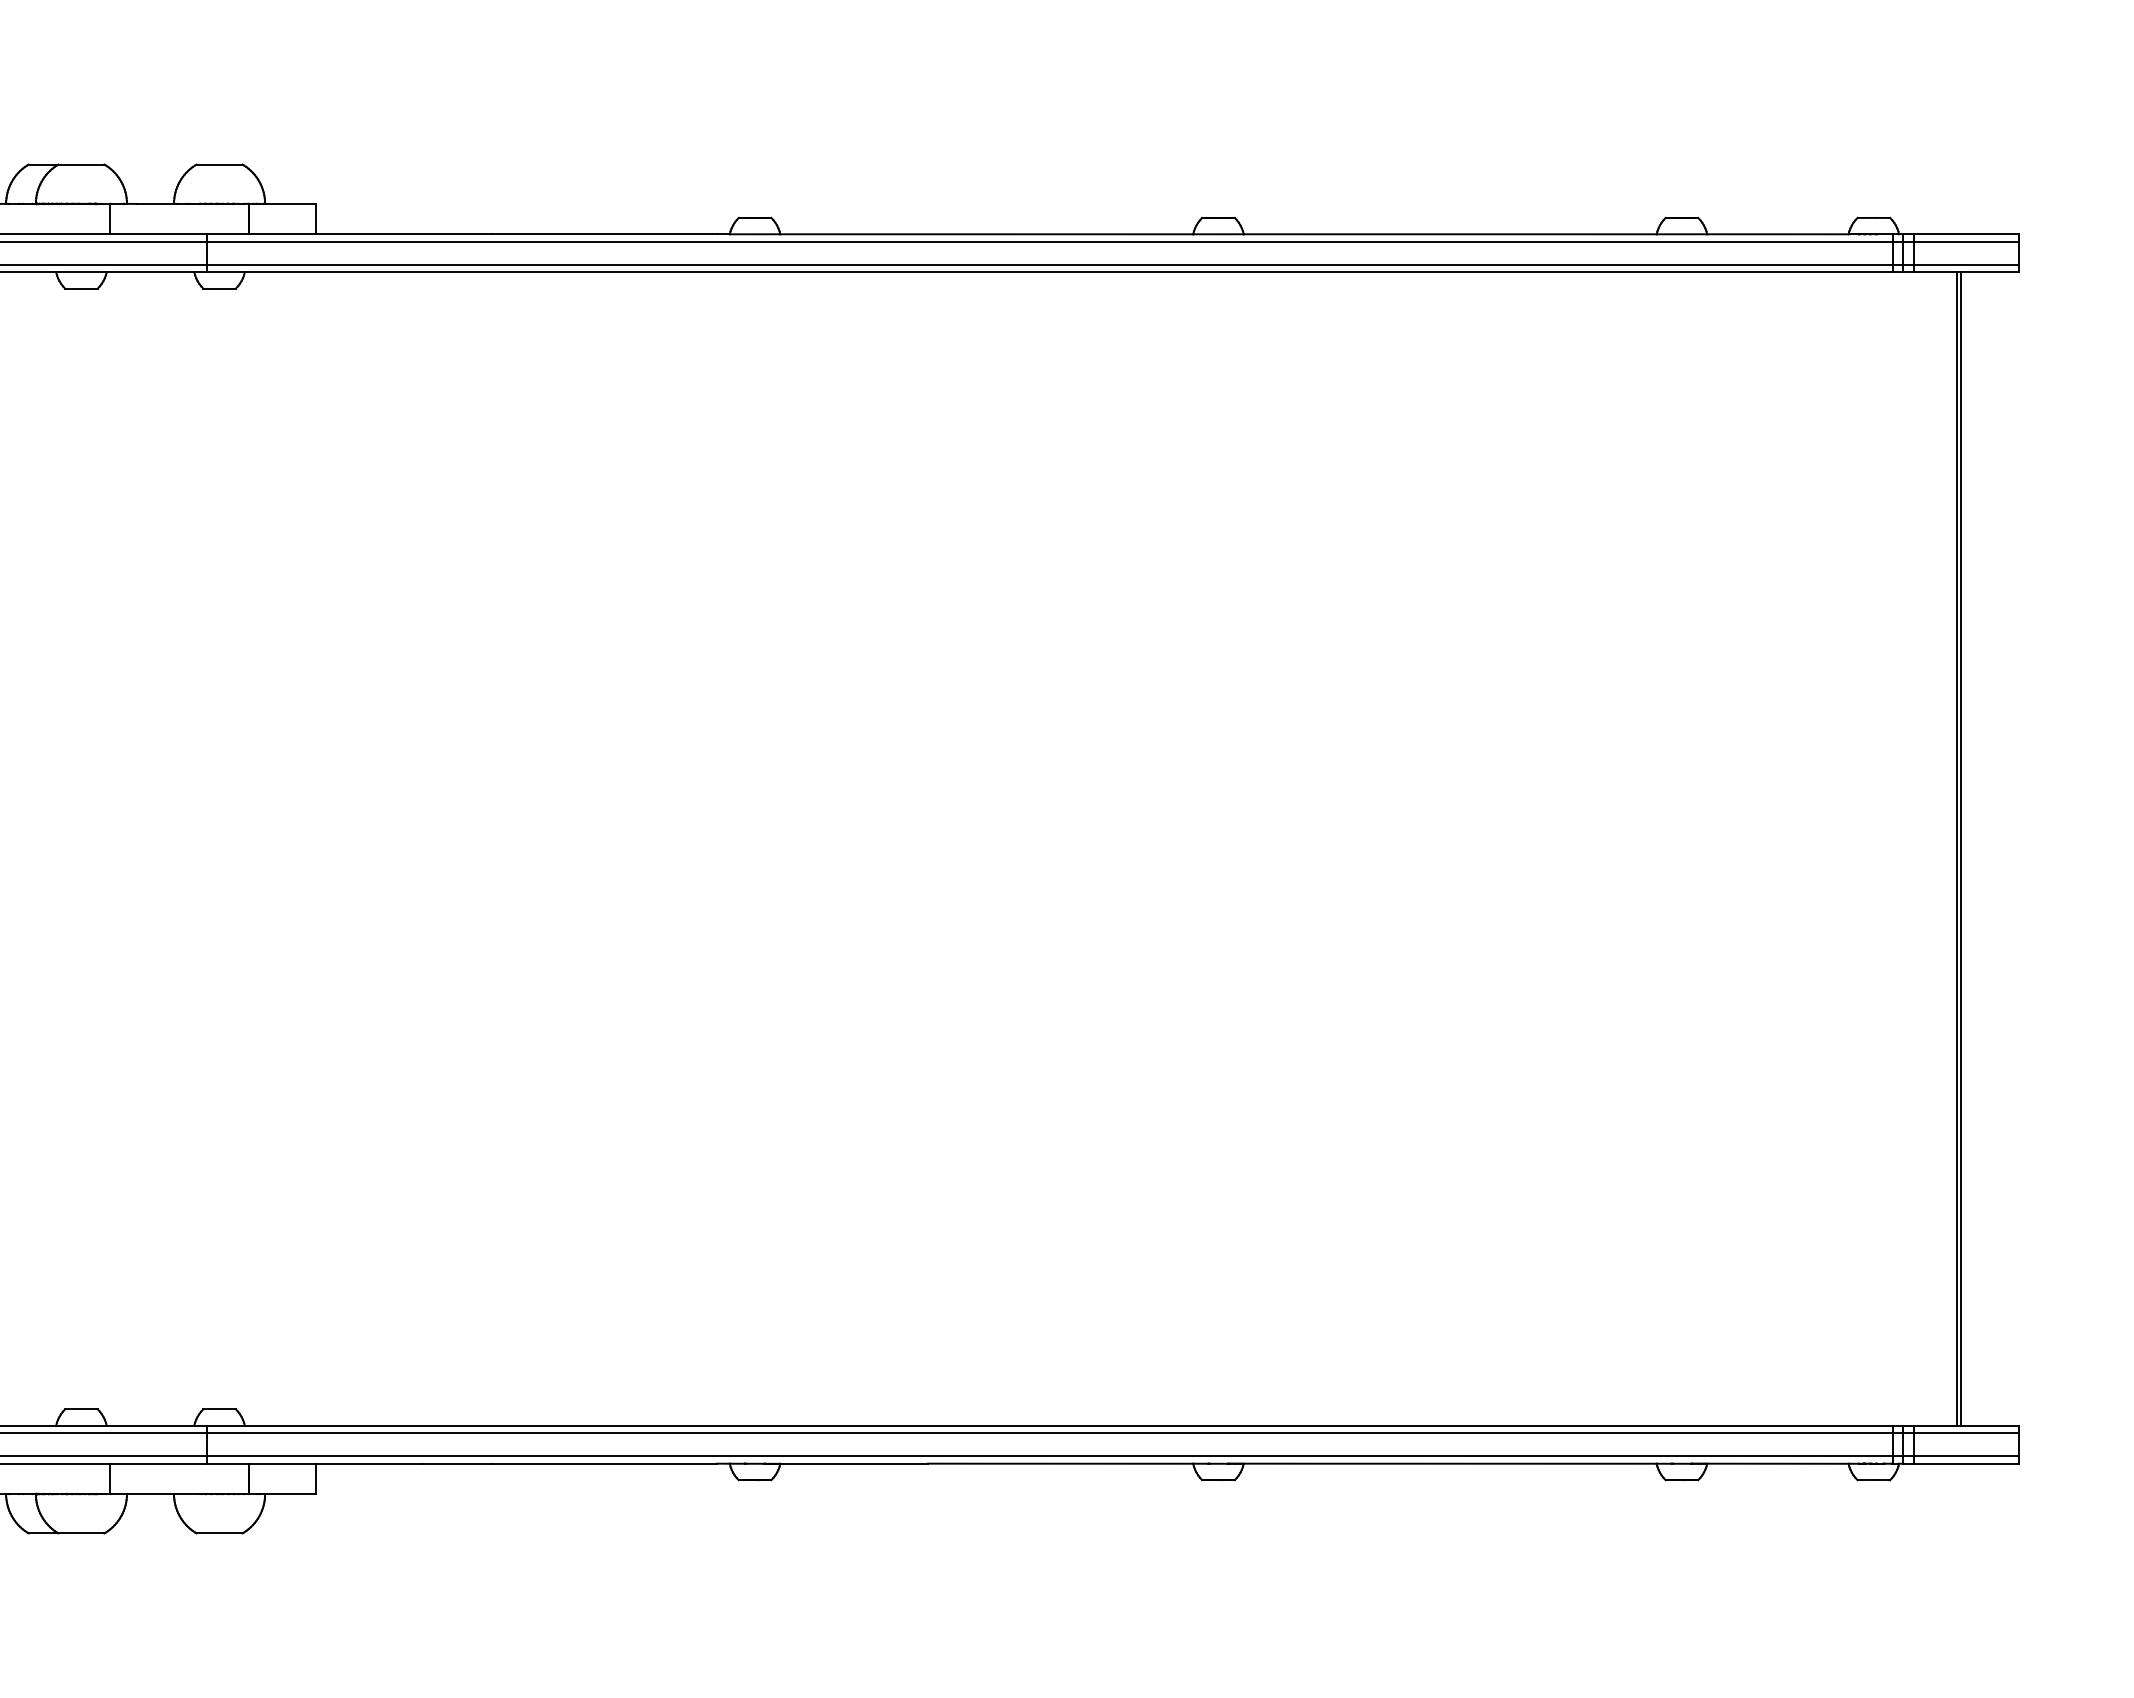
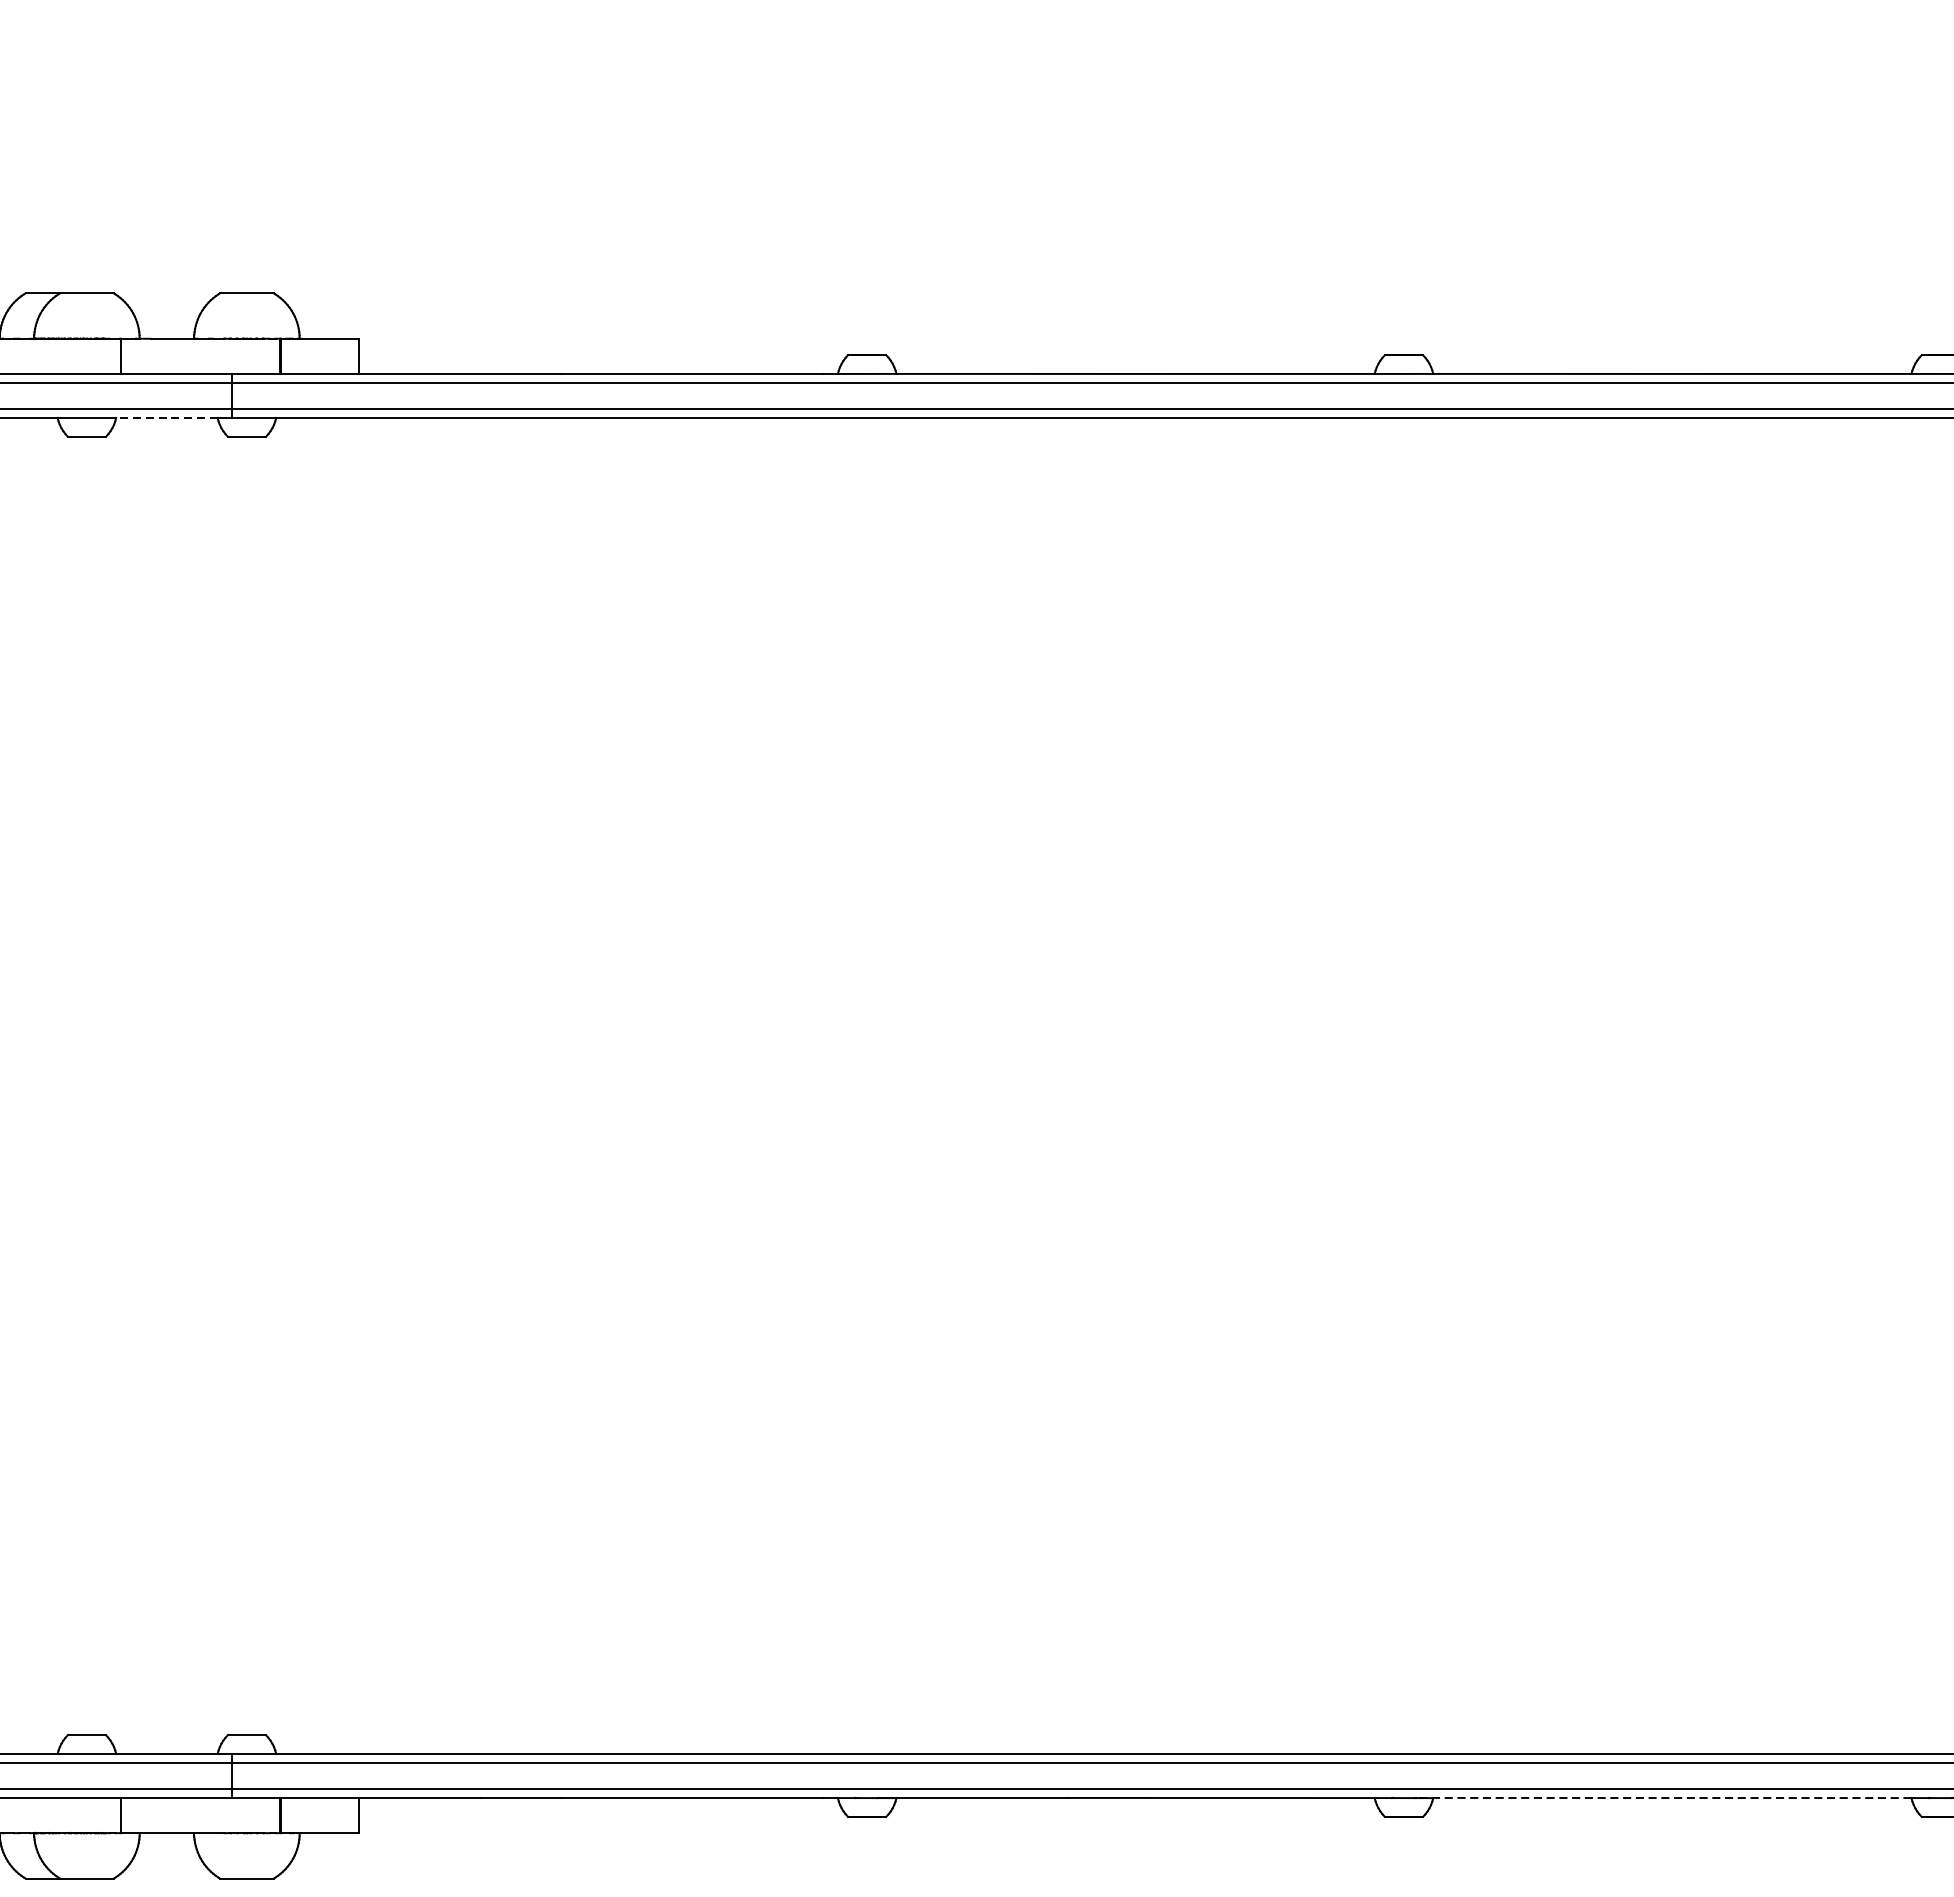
line: (150, 272) -> (166, 418), solid -> dashed
line: (1442, 1463) -> (1663, 1797), solid -> dashed

